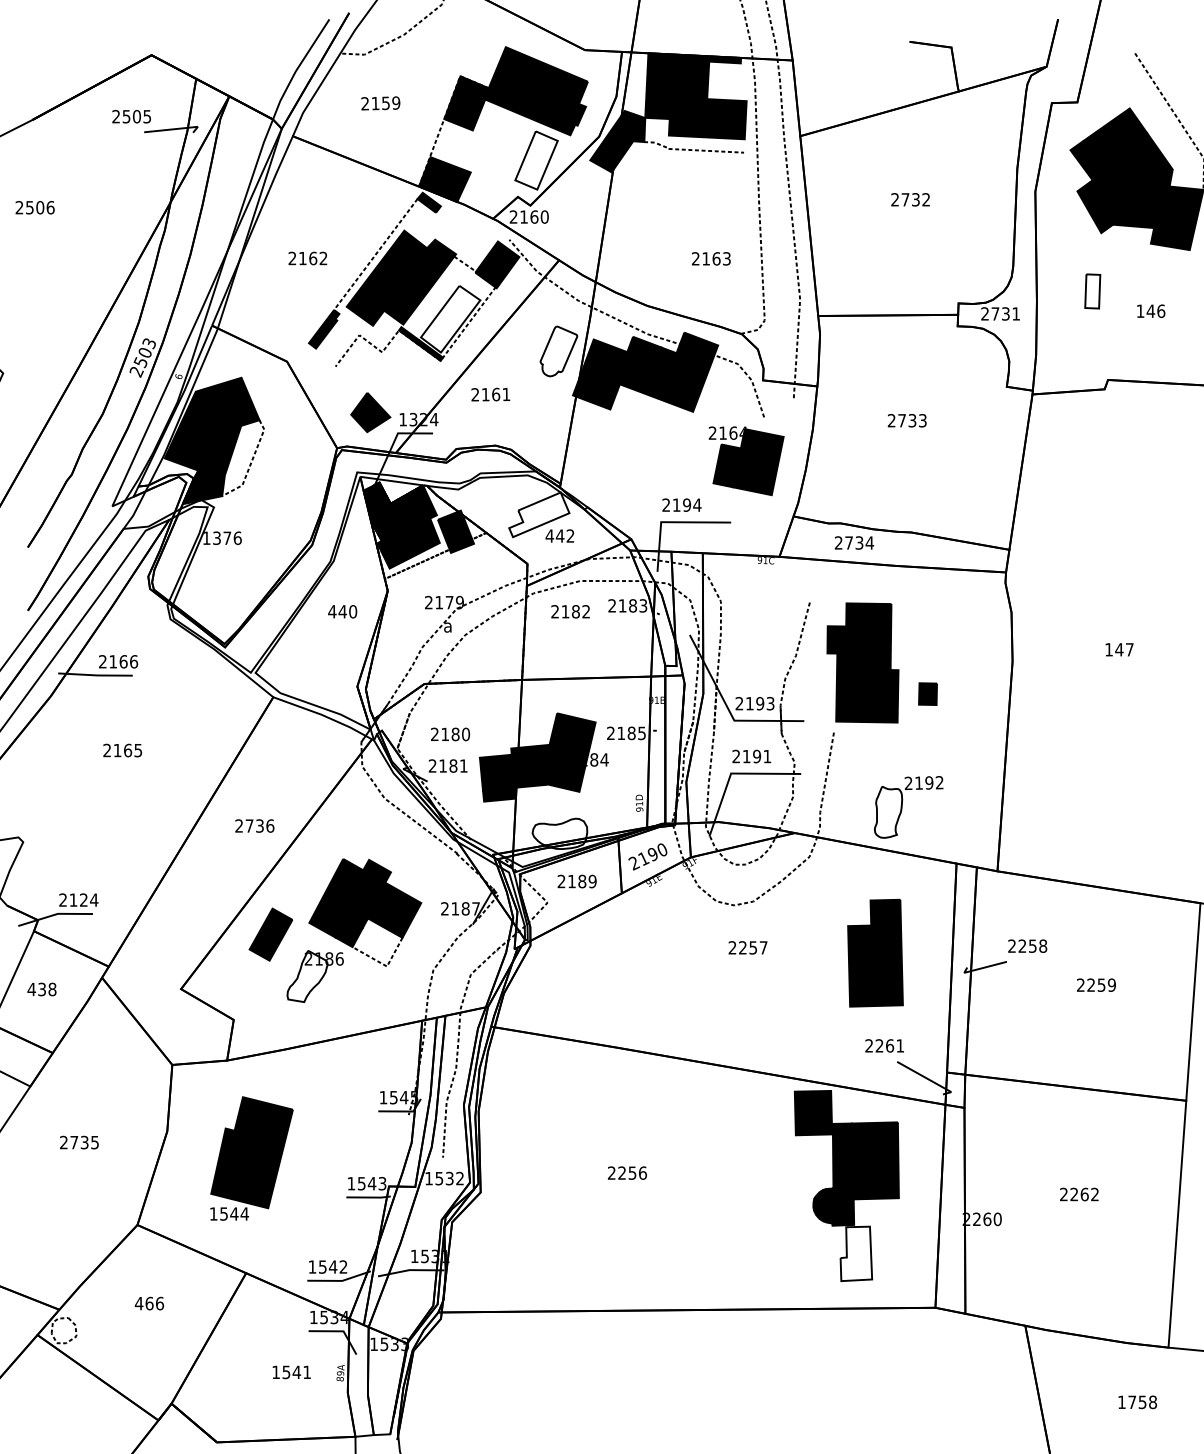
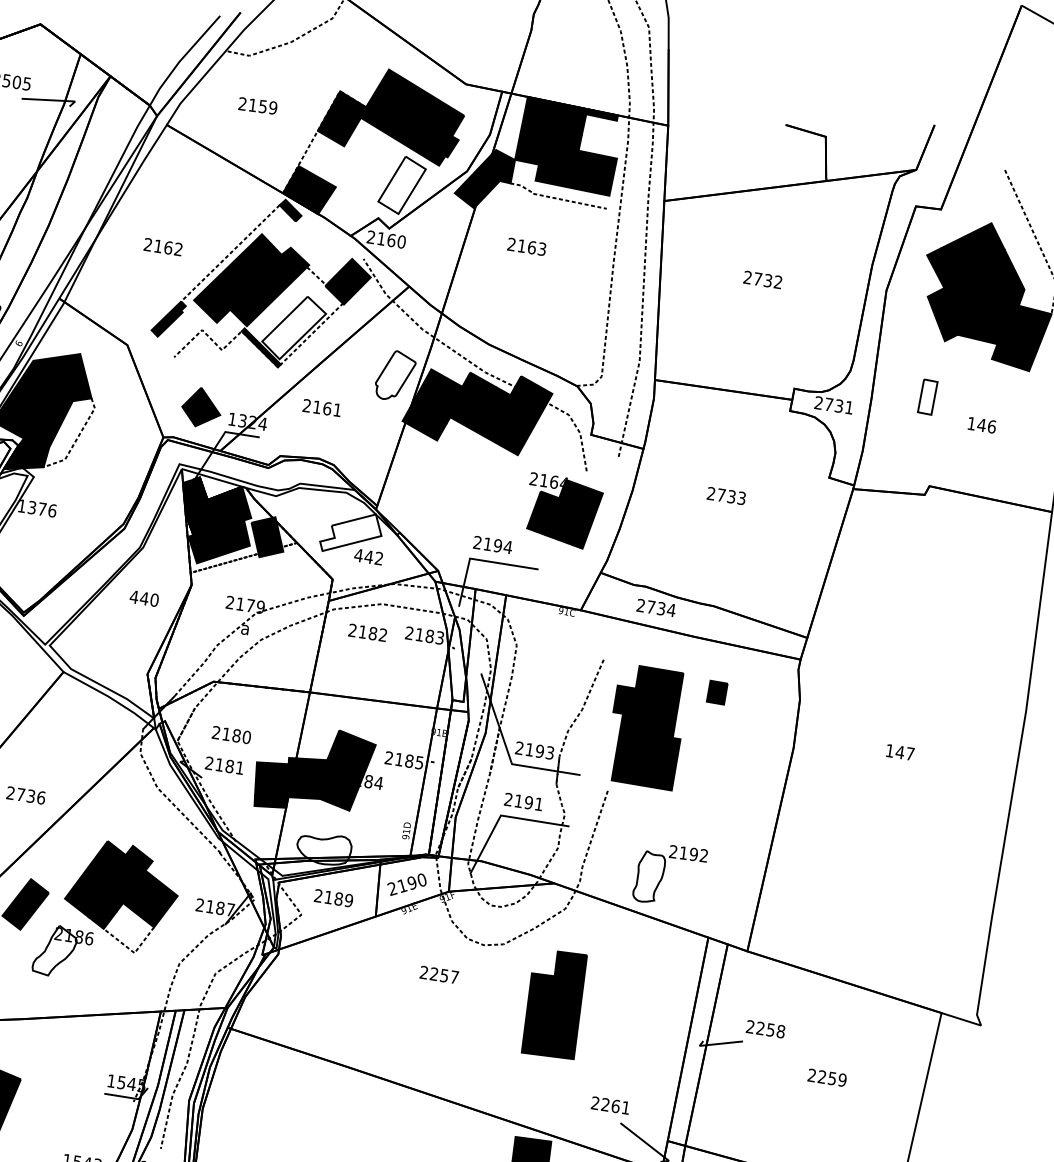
text: (711, 258) -> (527, 246), moved
part: (927, 693) -> (716, 691), moved
text: (747, 947) -> (438, 974), moved
part: (875, 952) -> (554, 1003), moved

